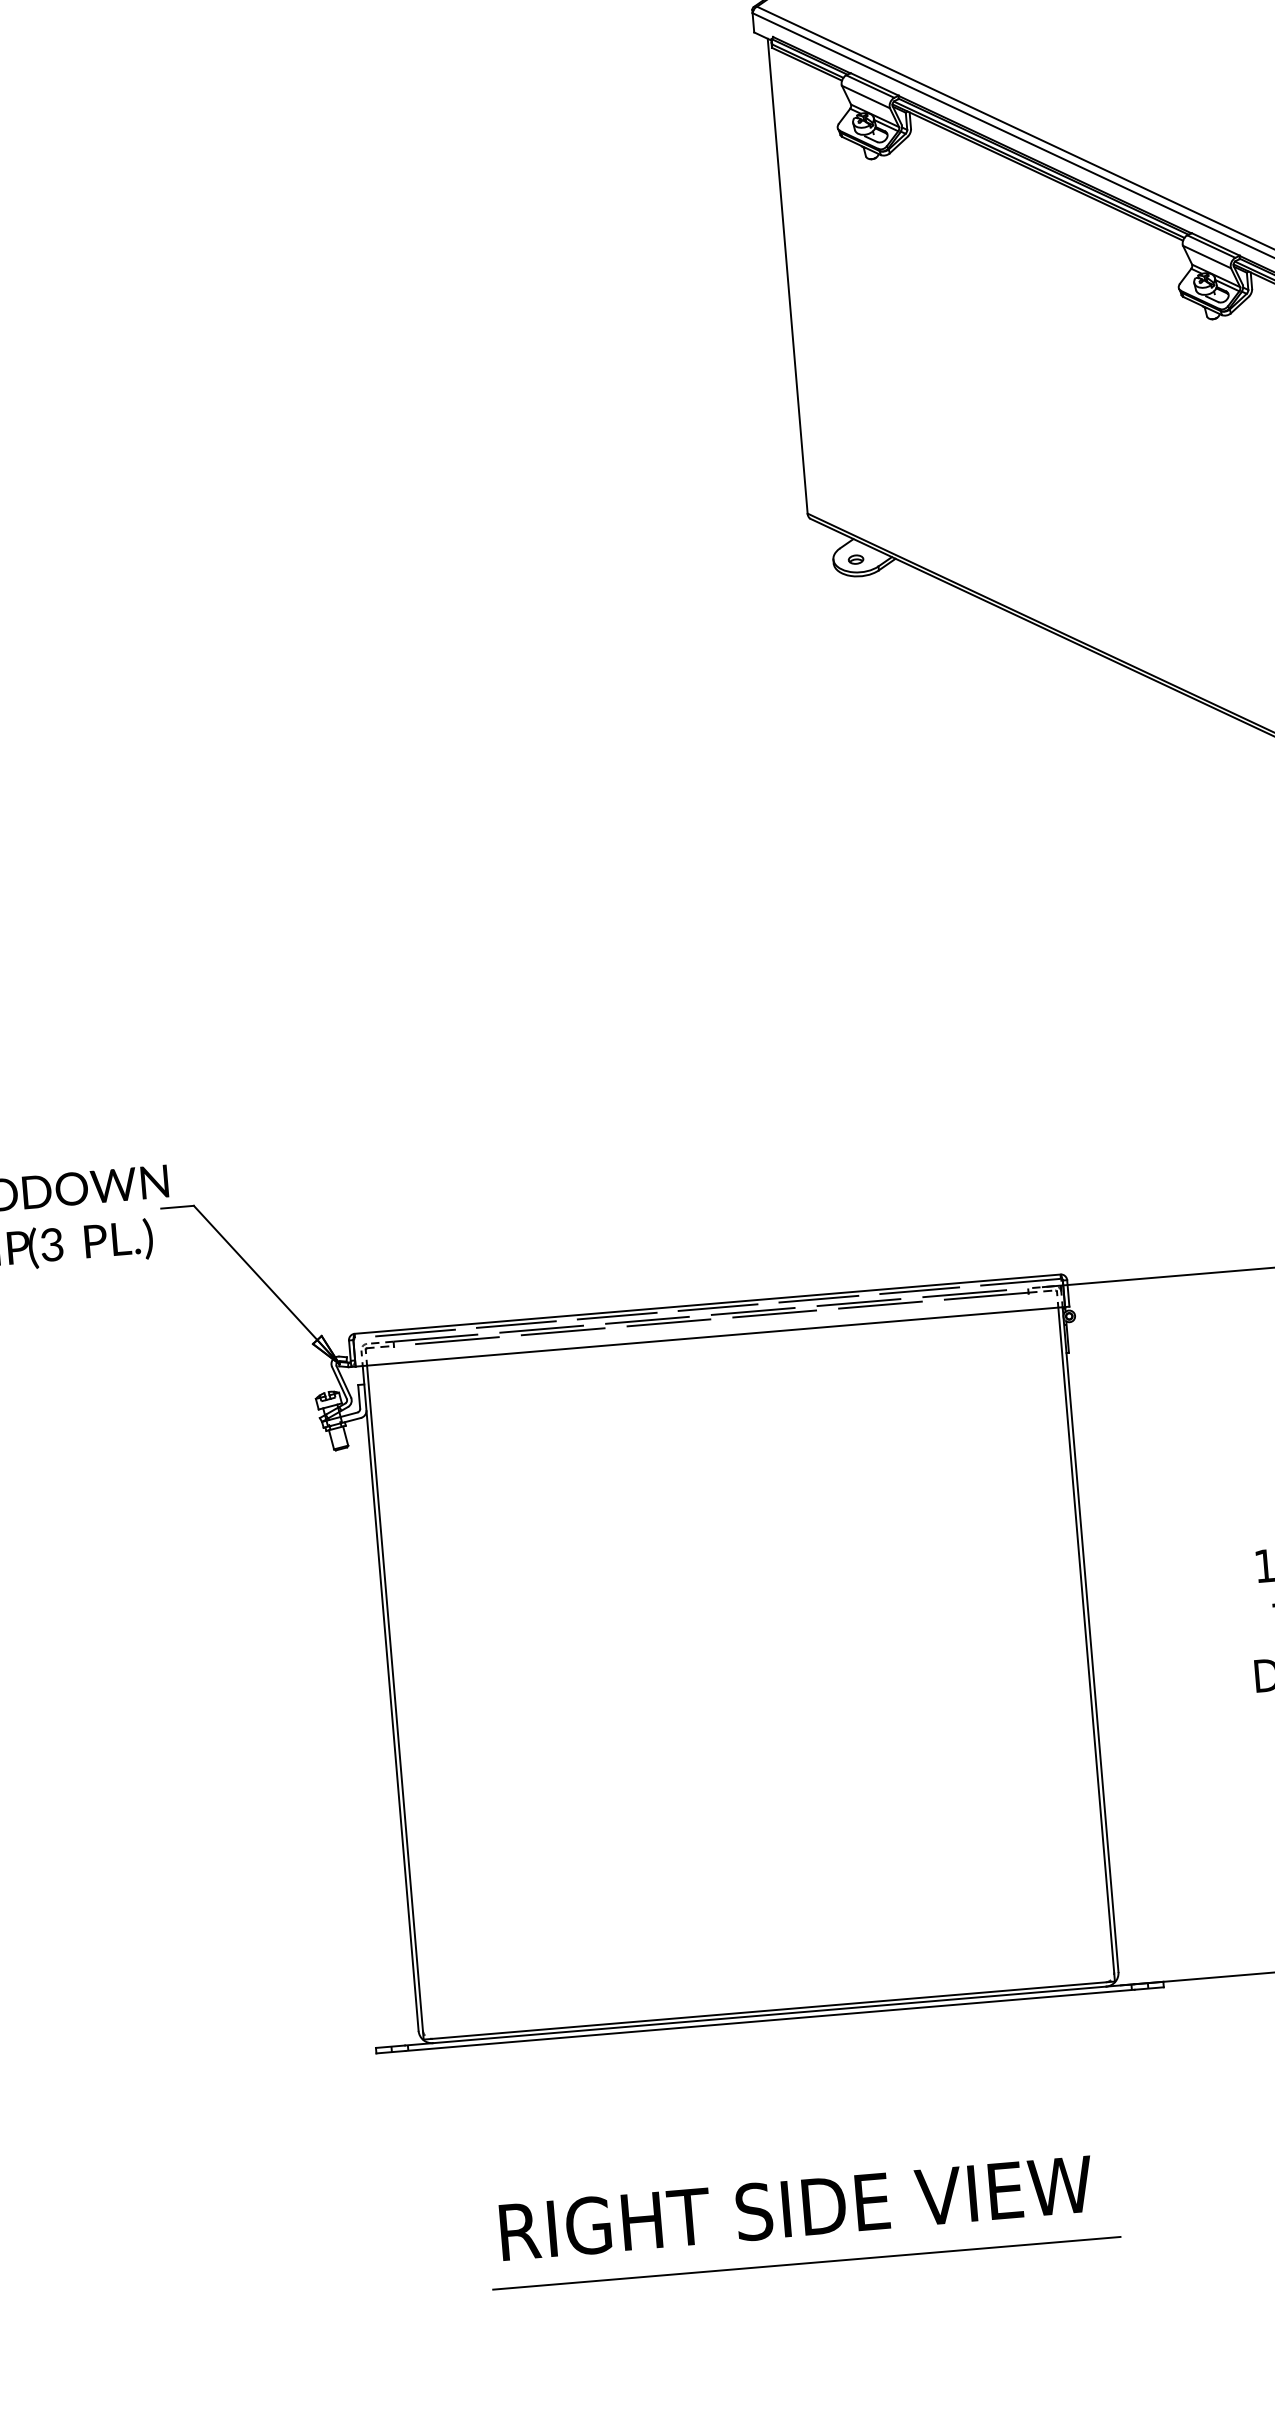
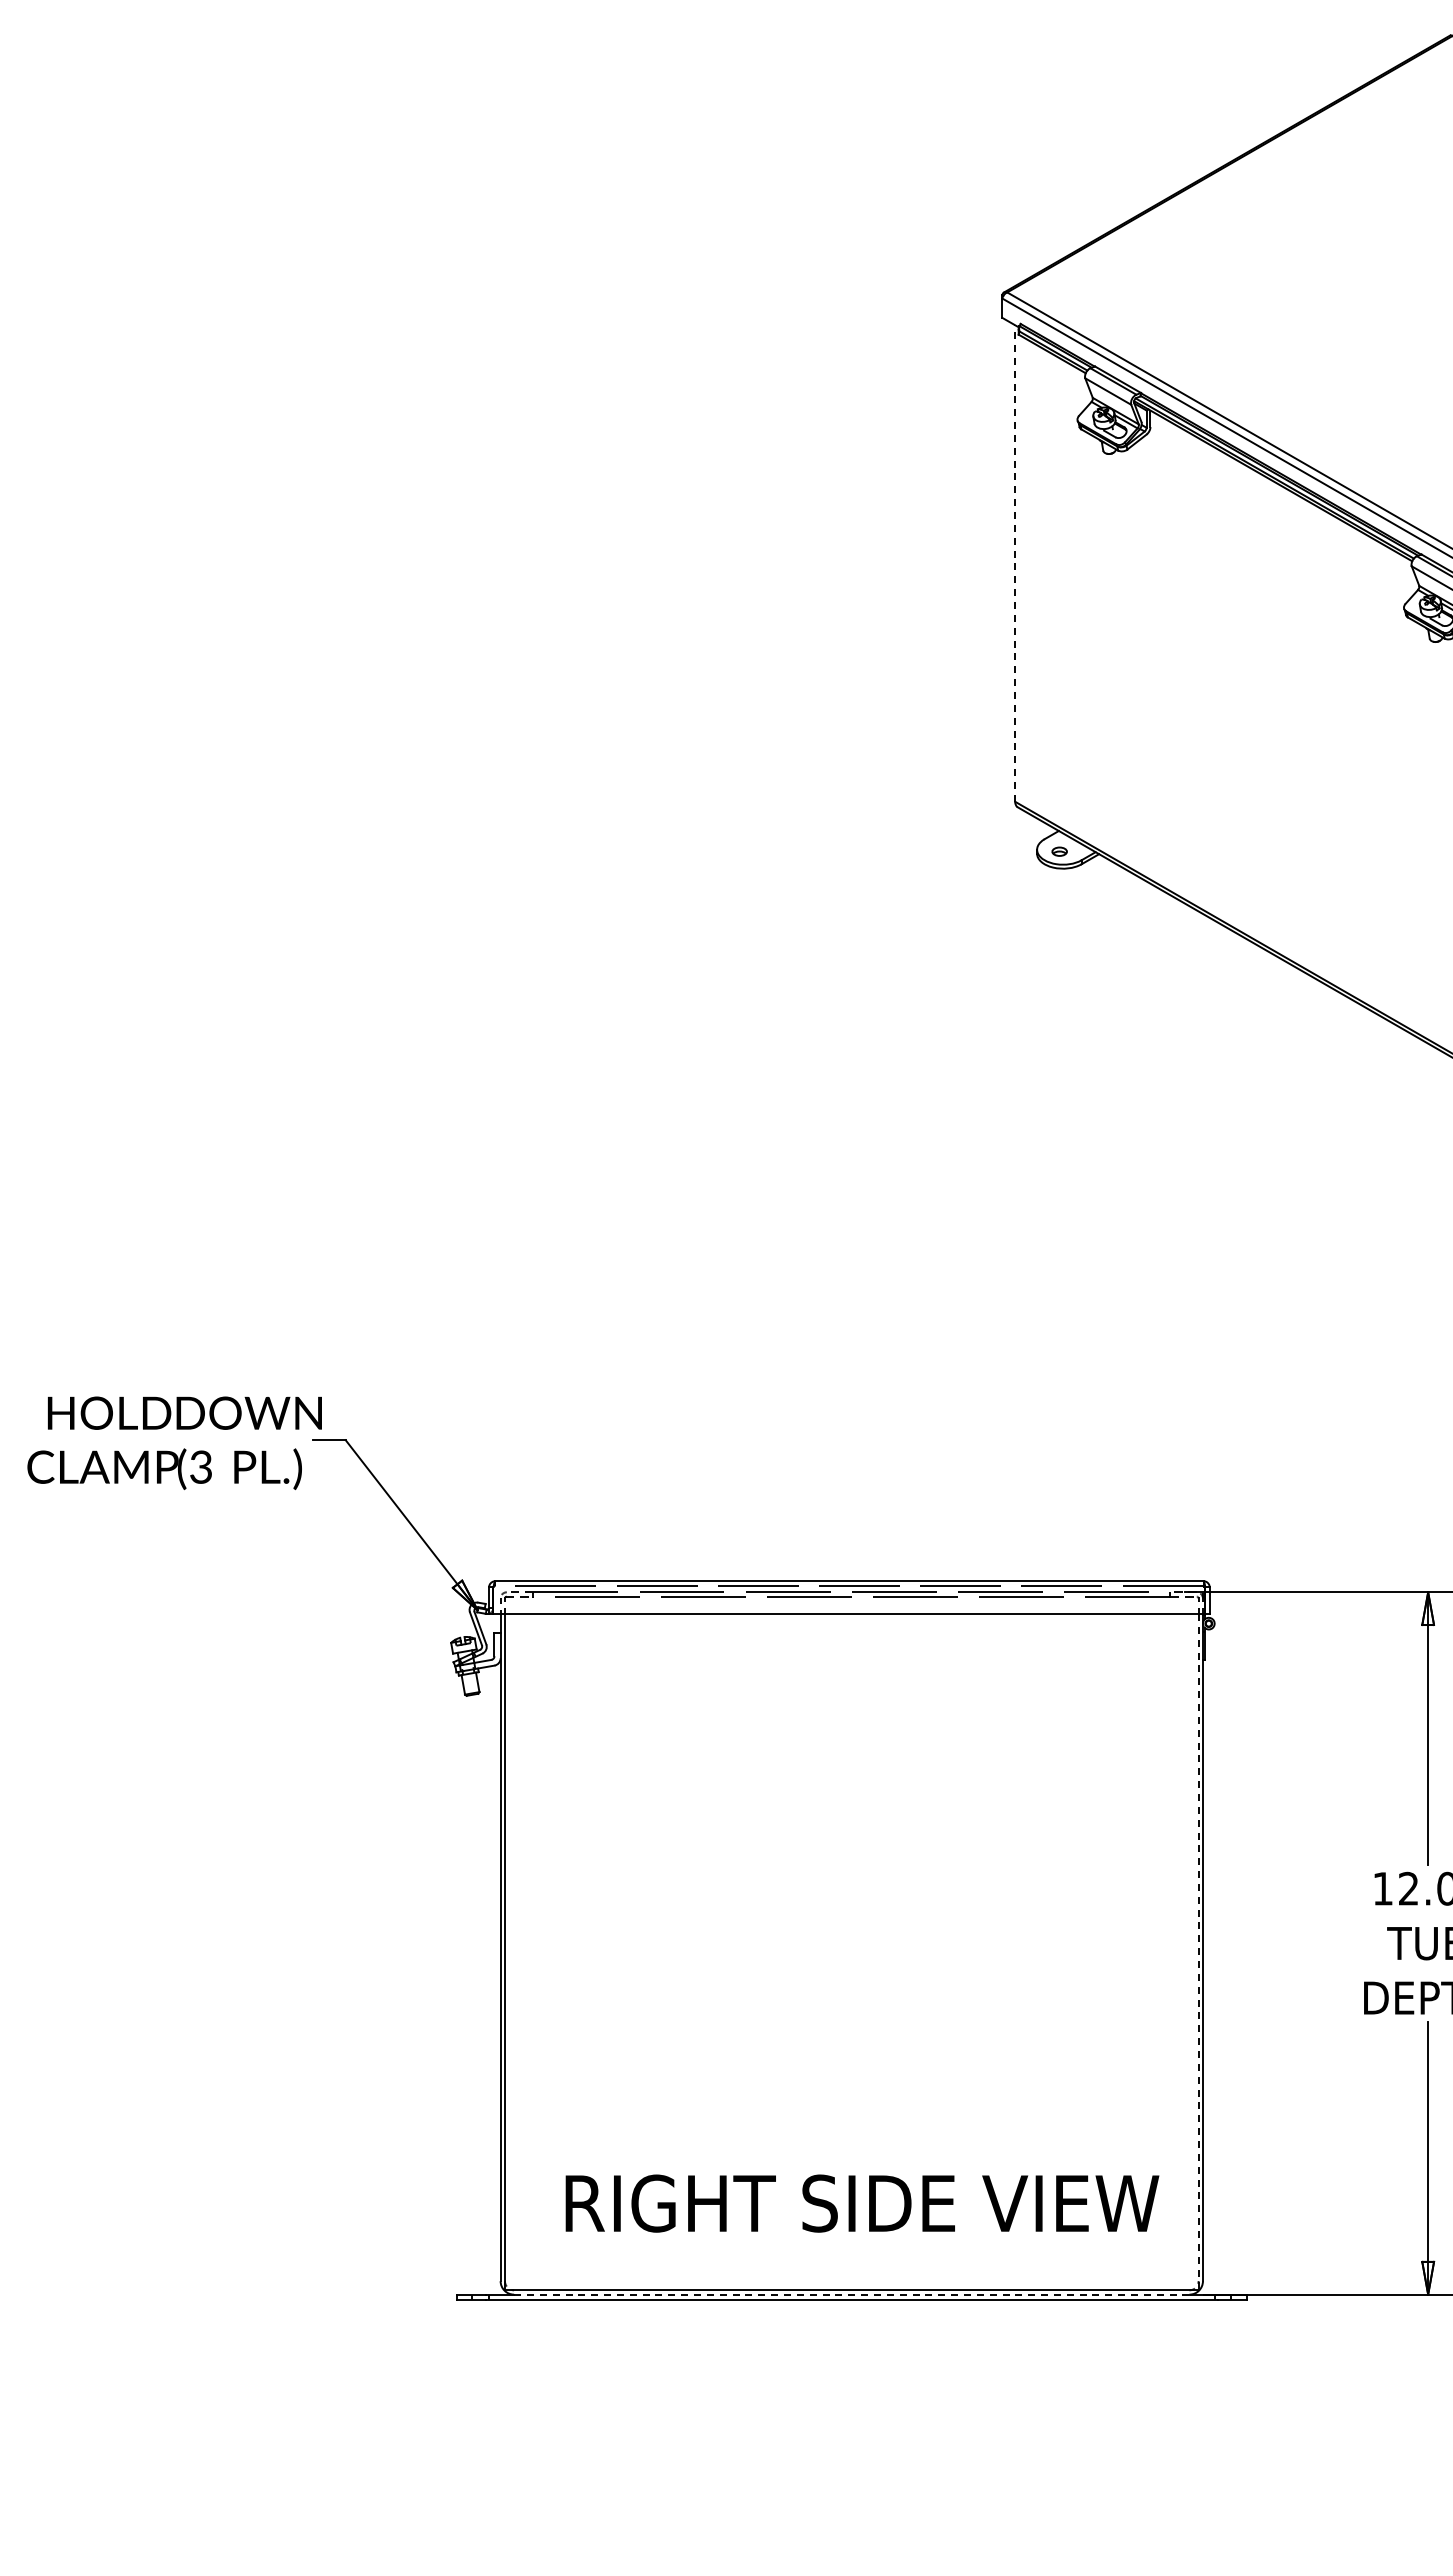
line: (787, 276) -> (1015, 563), solid -> dashed
line: (1086, 1644) -> (1198, 1952), solid -> dashed
line: (769, 2014) -> (851, 2294), solid -> dashed
text: (796, 2208) -> (862, 2203), moved
line: (806, 2263) -> (867, 2545), removed

